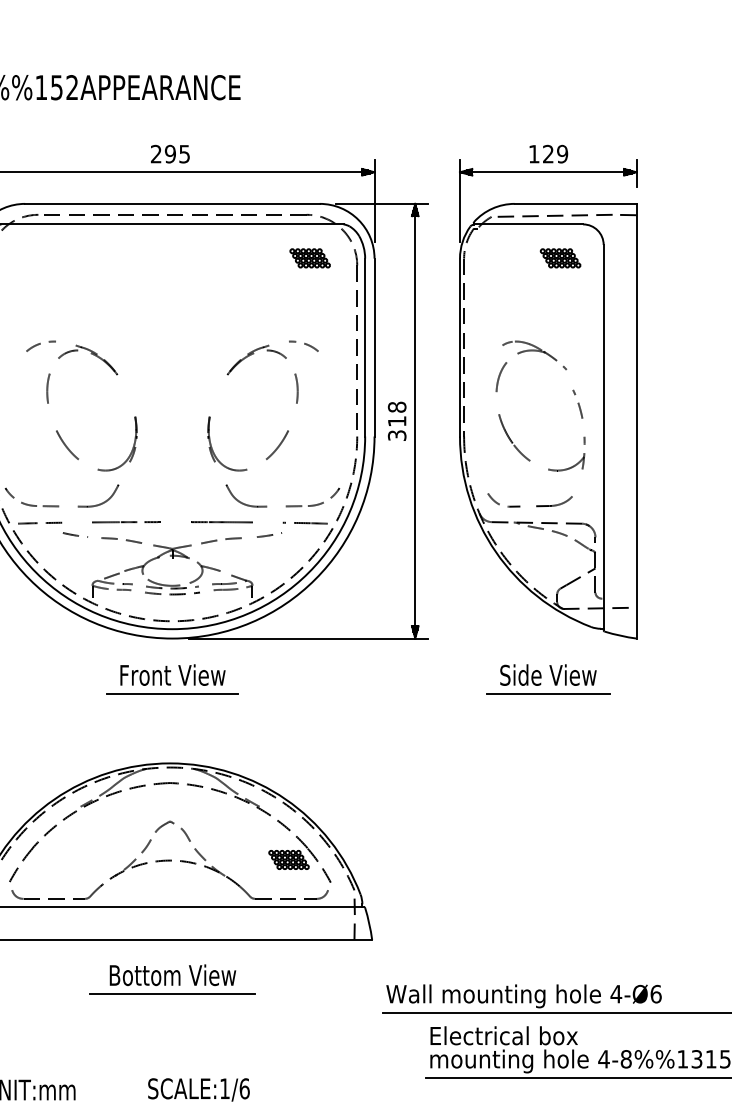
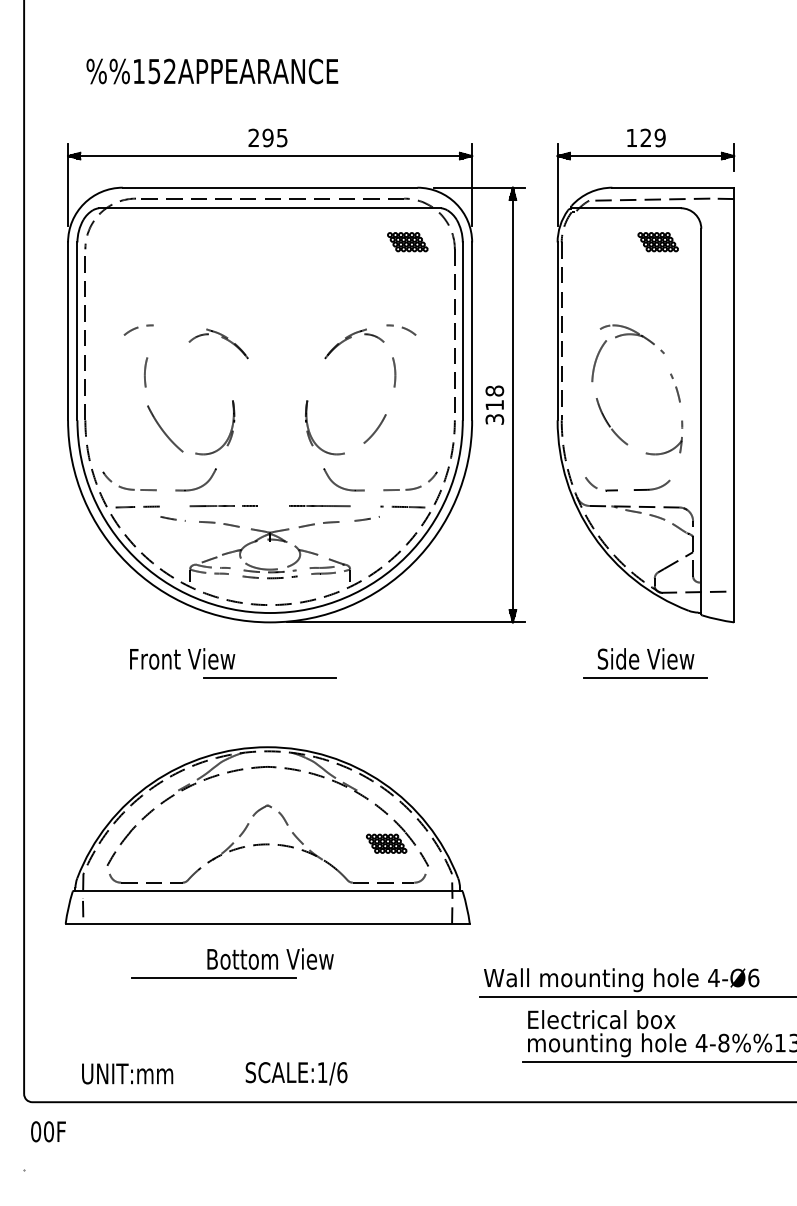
part: (91, 354) -> (222, 338), moved
part: (500, 376) -> (598, 360), size x1.4
part: (66, 444) -> (164, 428), size x1.6
text: (172, 674) -> (182, 658), moved
line: (171, 993) -> (213, 977), moved

